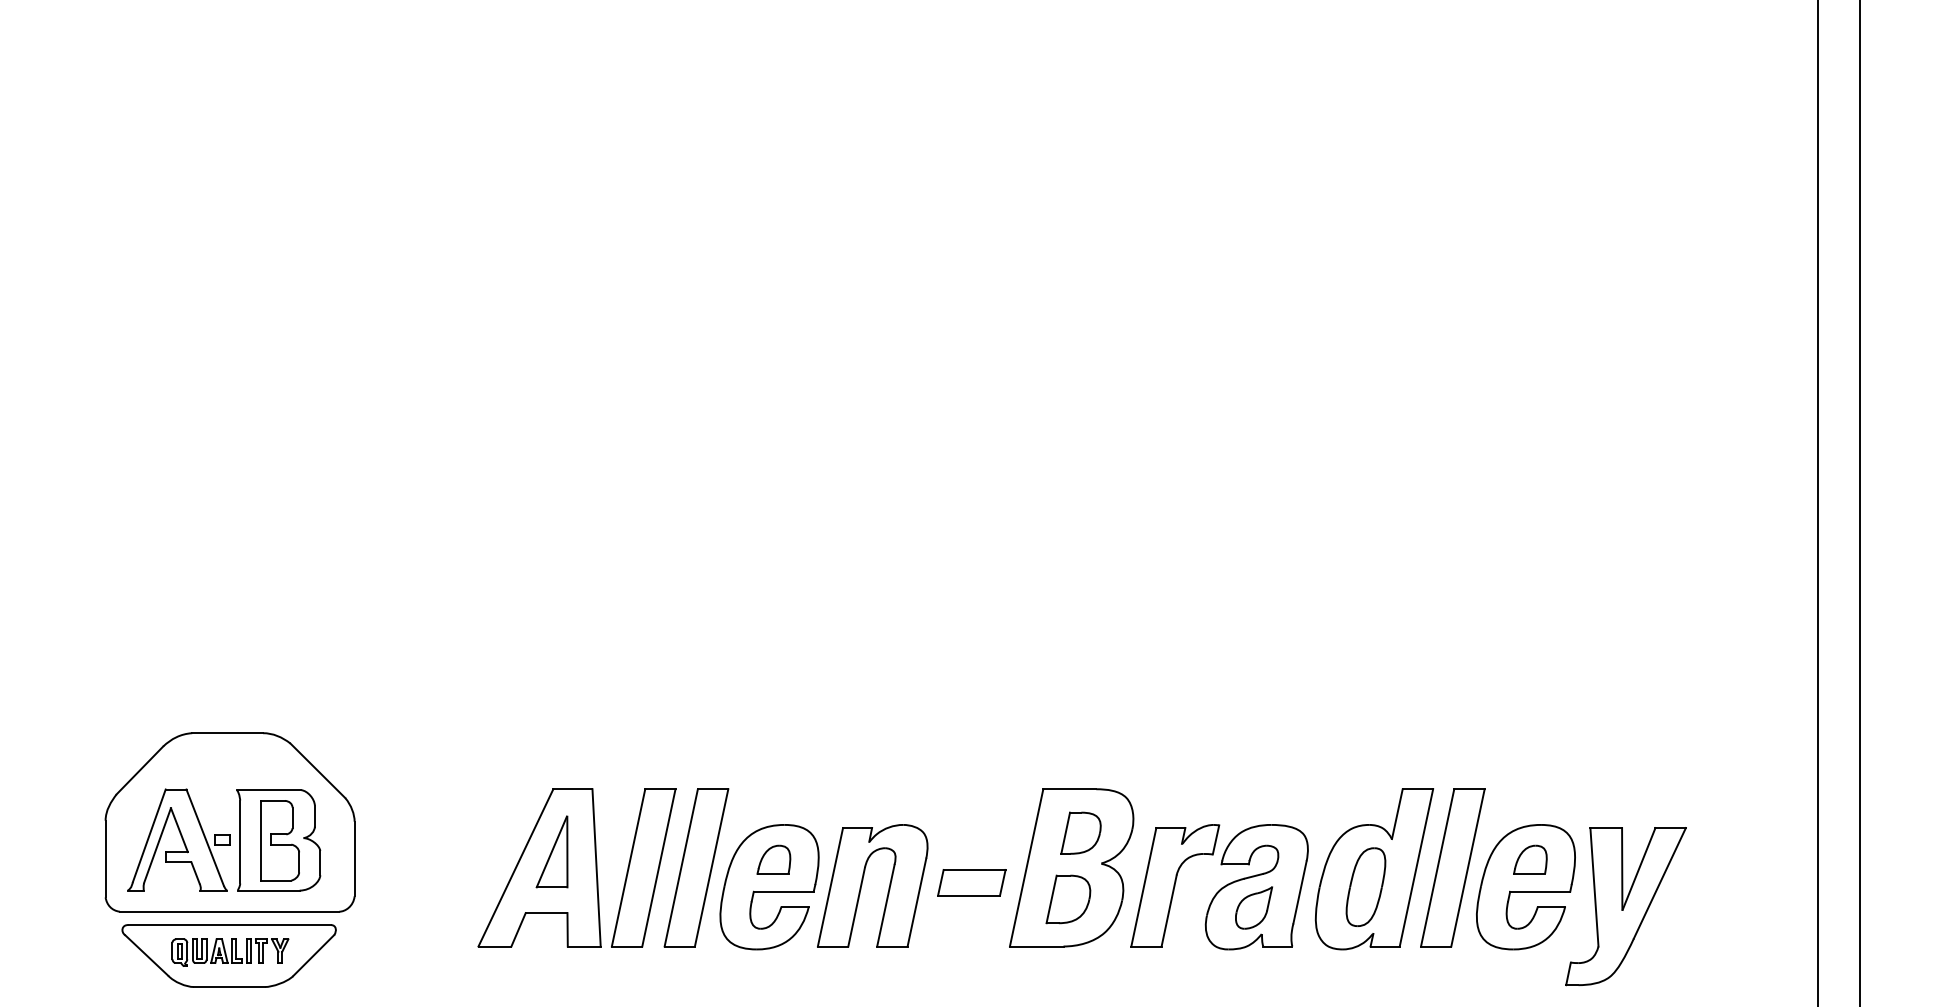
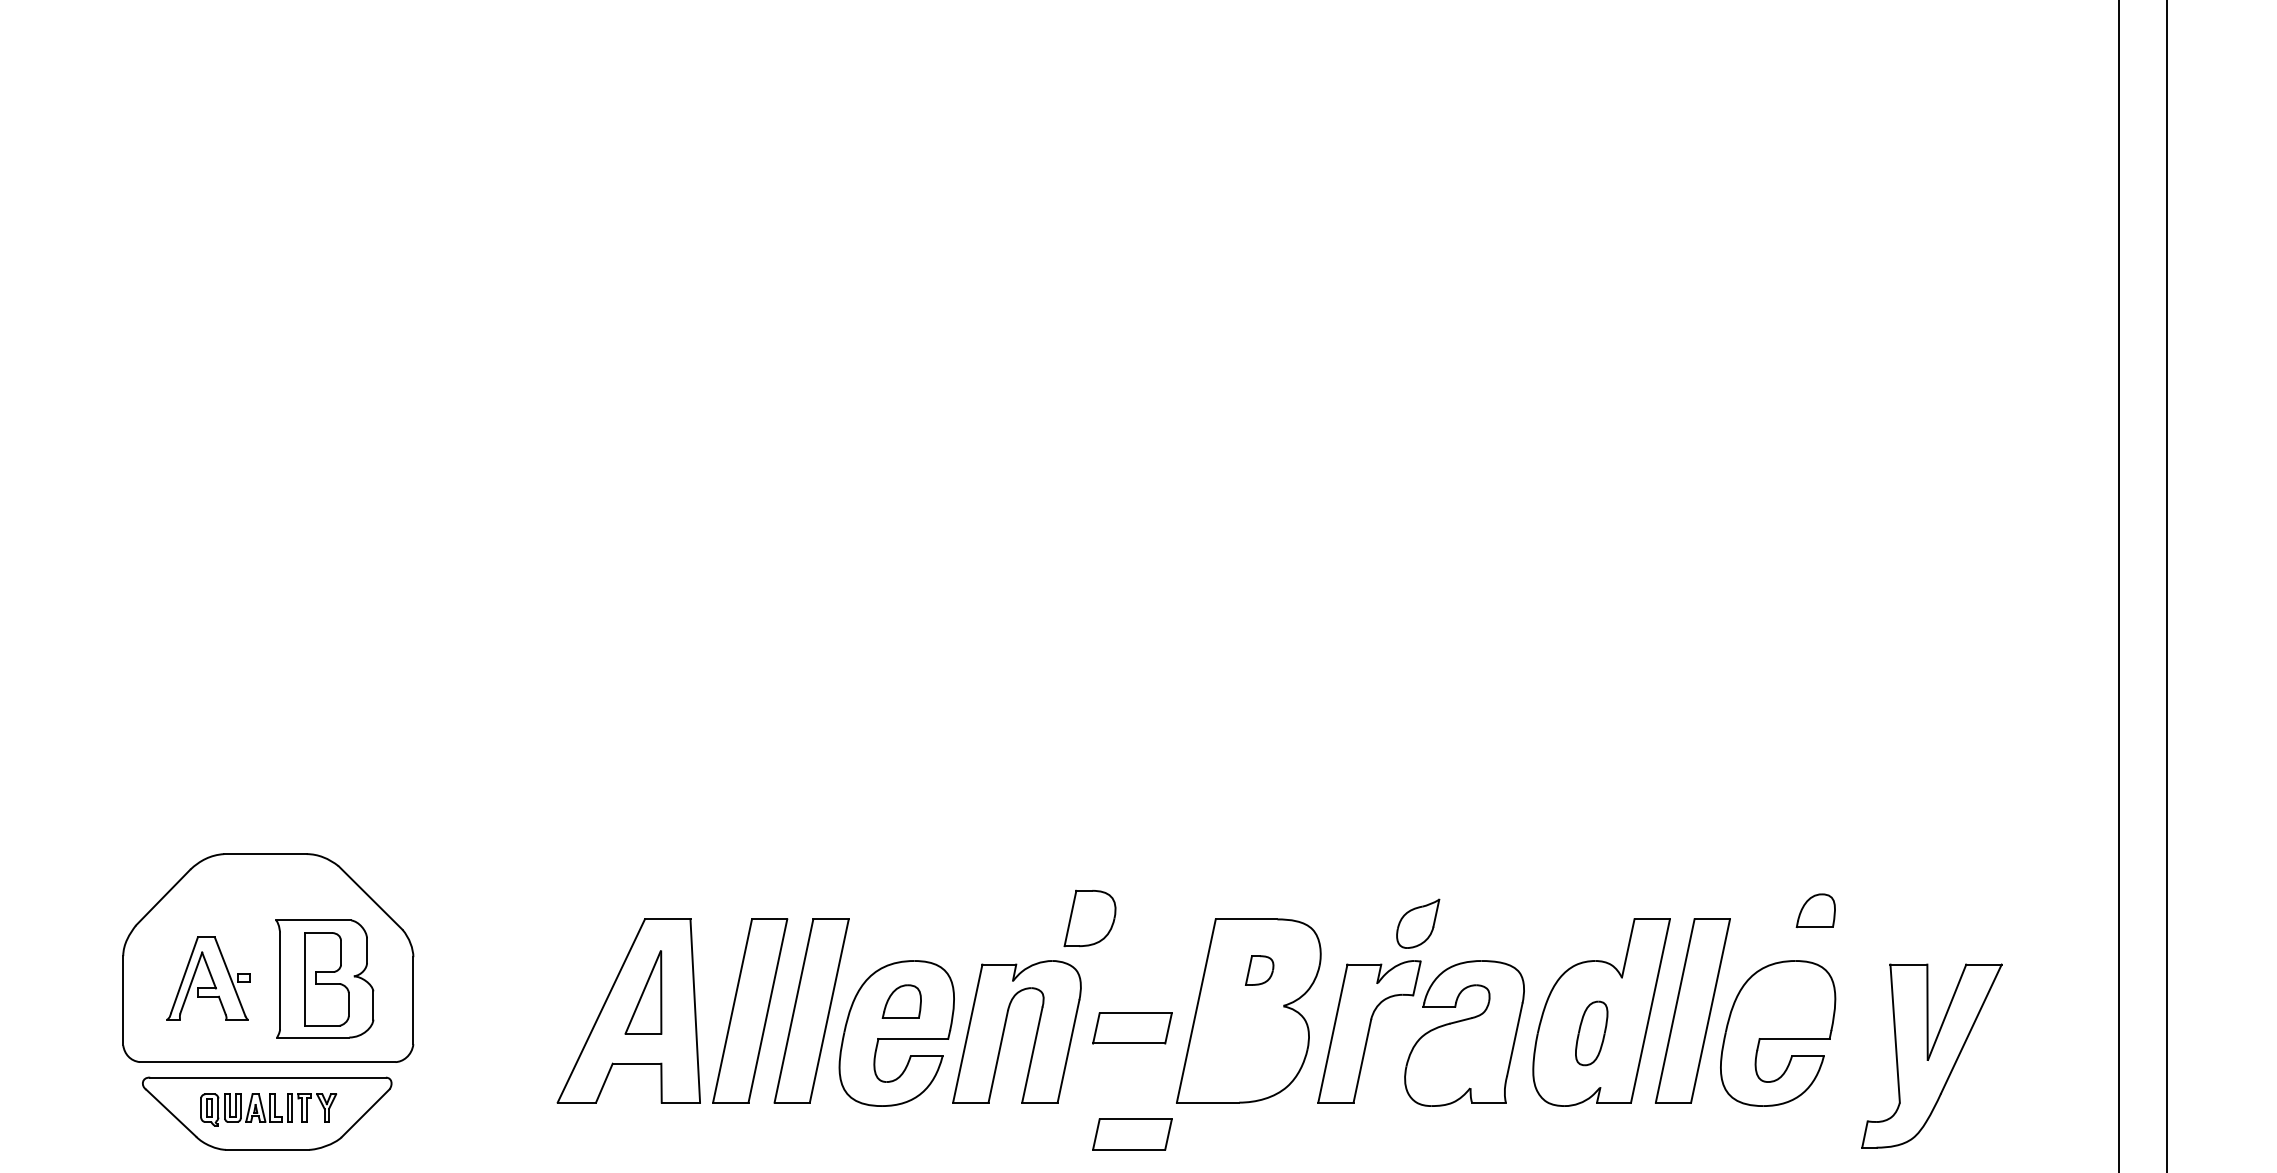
part: (1080, 832) -> (1259, 969), size x0.6
part: (178, 839) -> (208, 977), size x0.7
part: (1530, 859) -> (1816, 910), moved
part: (1365, 886) -> (1591, 1032), size x0.7
part: (1068, 899) -> (1090, 918), moved
part: (1625, 906) -> (1931, 1056), moved
part: (1253, 907) -> (1417, 923), moved
part: (971, 973) -> (1132, 1134), added

